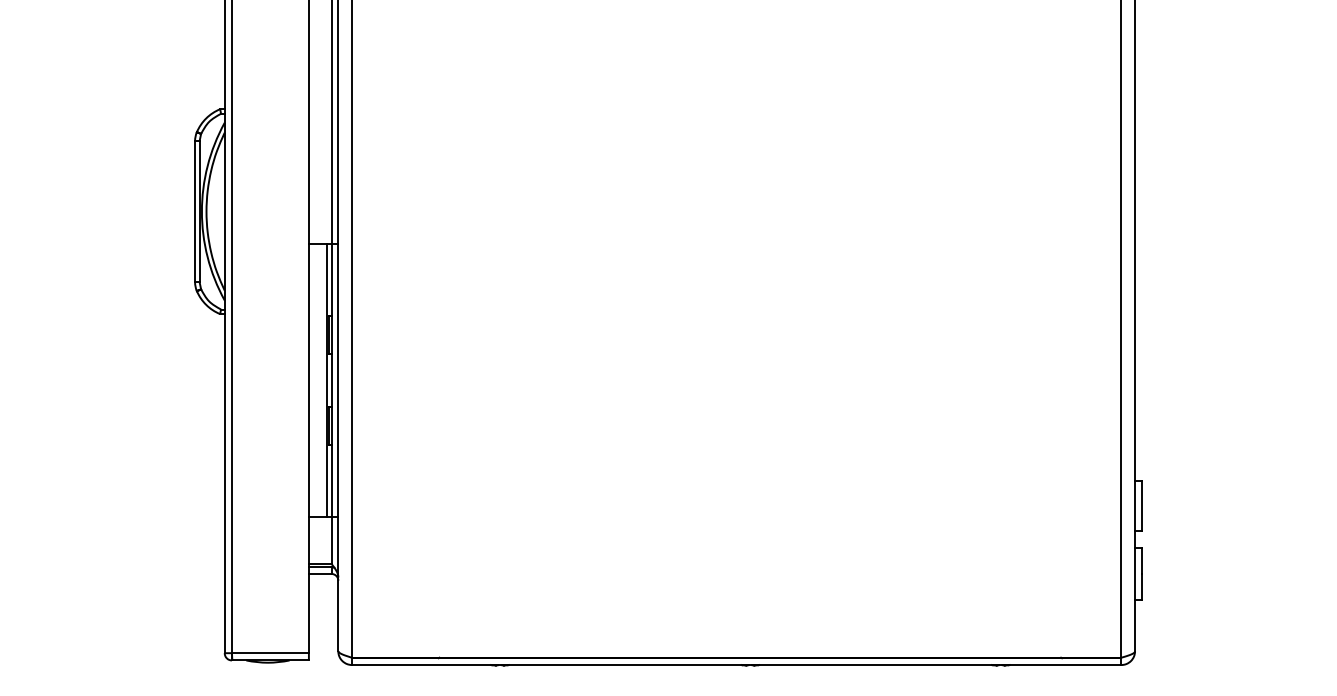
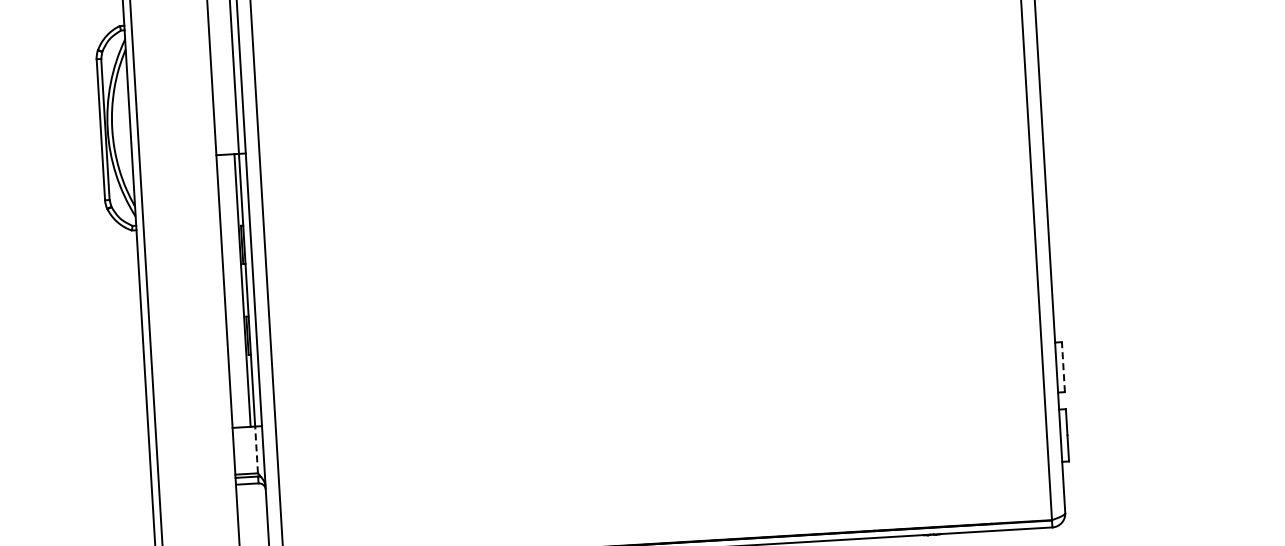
line: (1141, 505) -> (1063, 366), solid -> dashed
line: (331, 539) -> (256, 448), solid -> dashed

